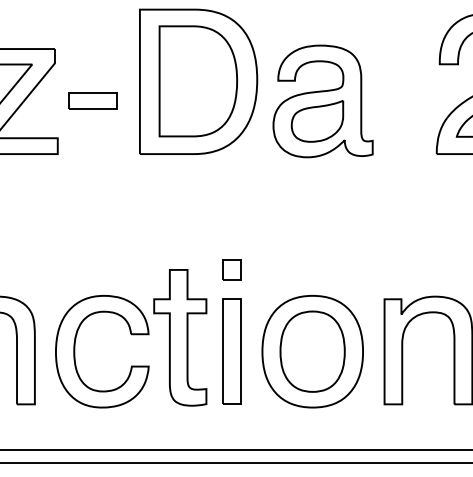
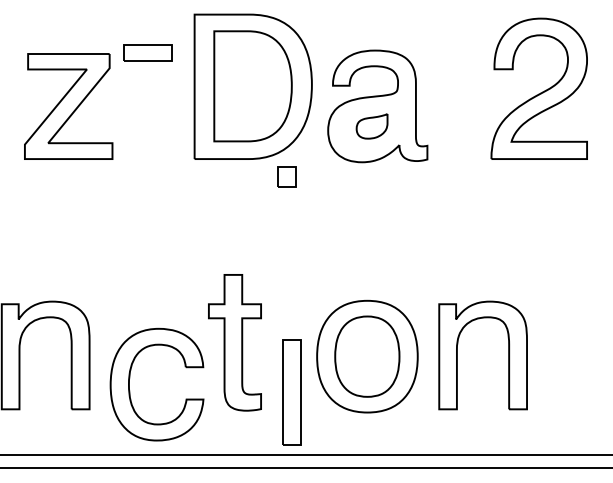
part: (92, 100) -> (147, 52), moved
part: (316, 121) -> (371, 126), size x0.6
part: (231, 269) -> (286, 176), moved
part: (75, 345) -> (130, 378), moved
part: (231, 351) -> (291, 392), moved

